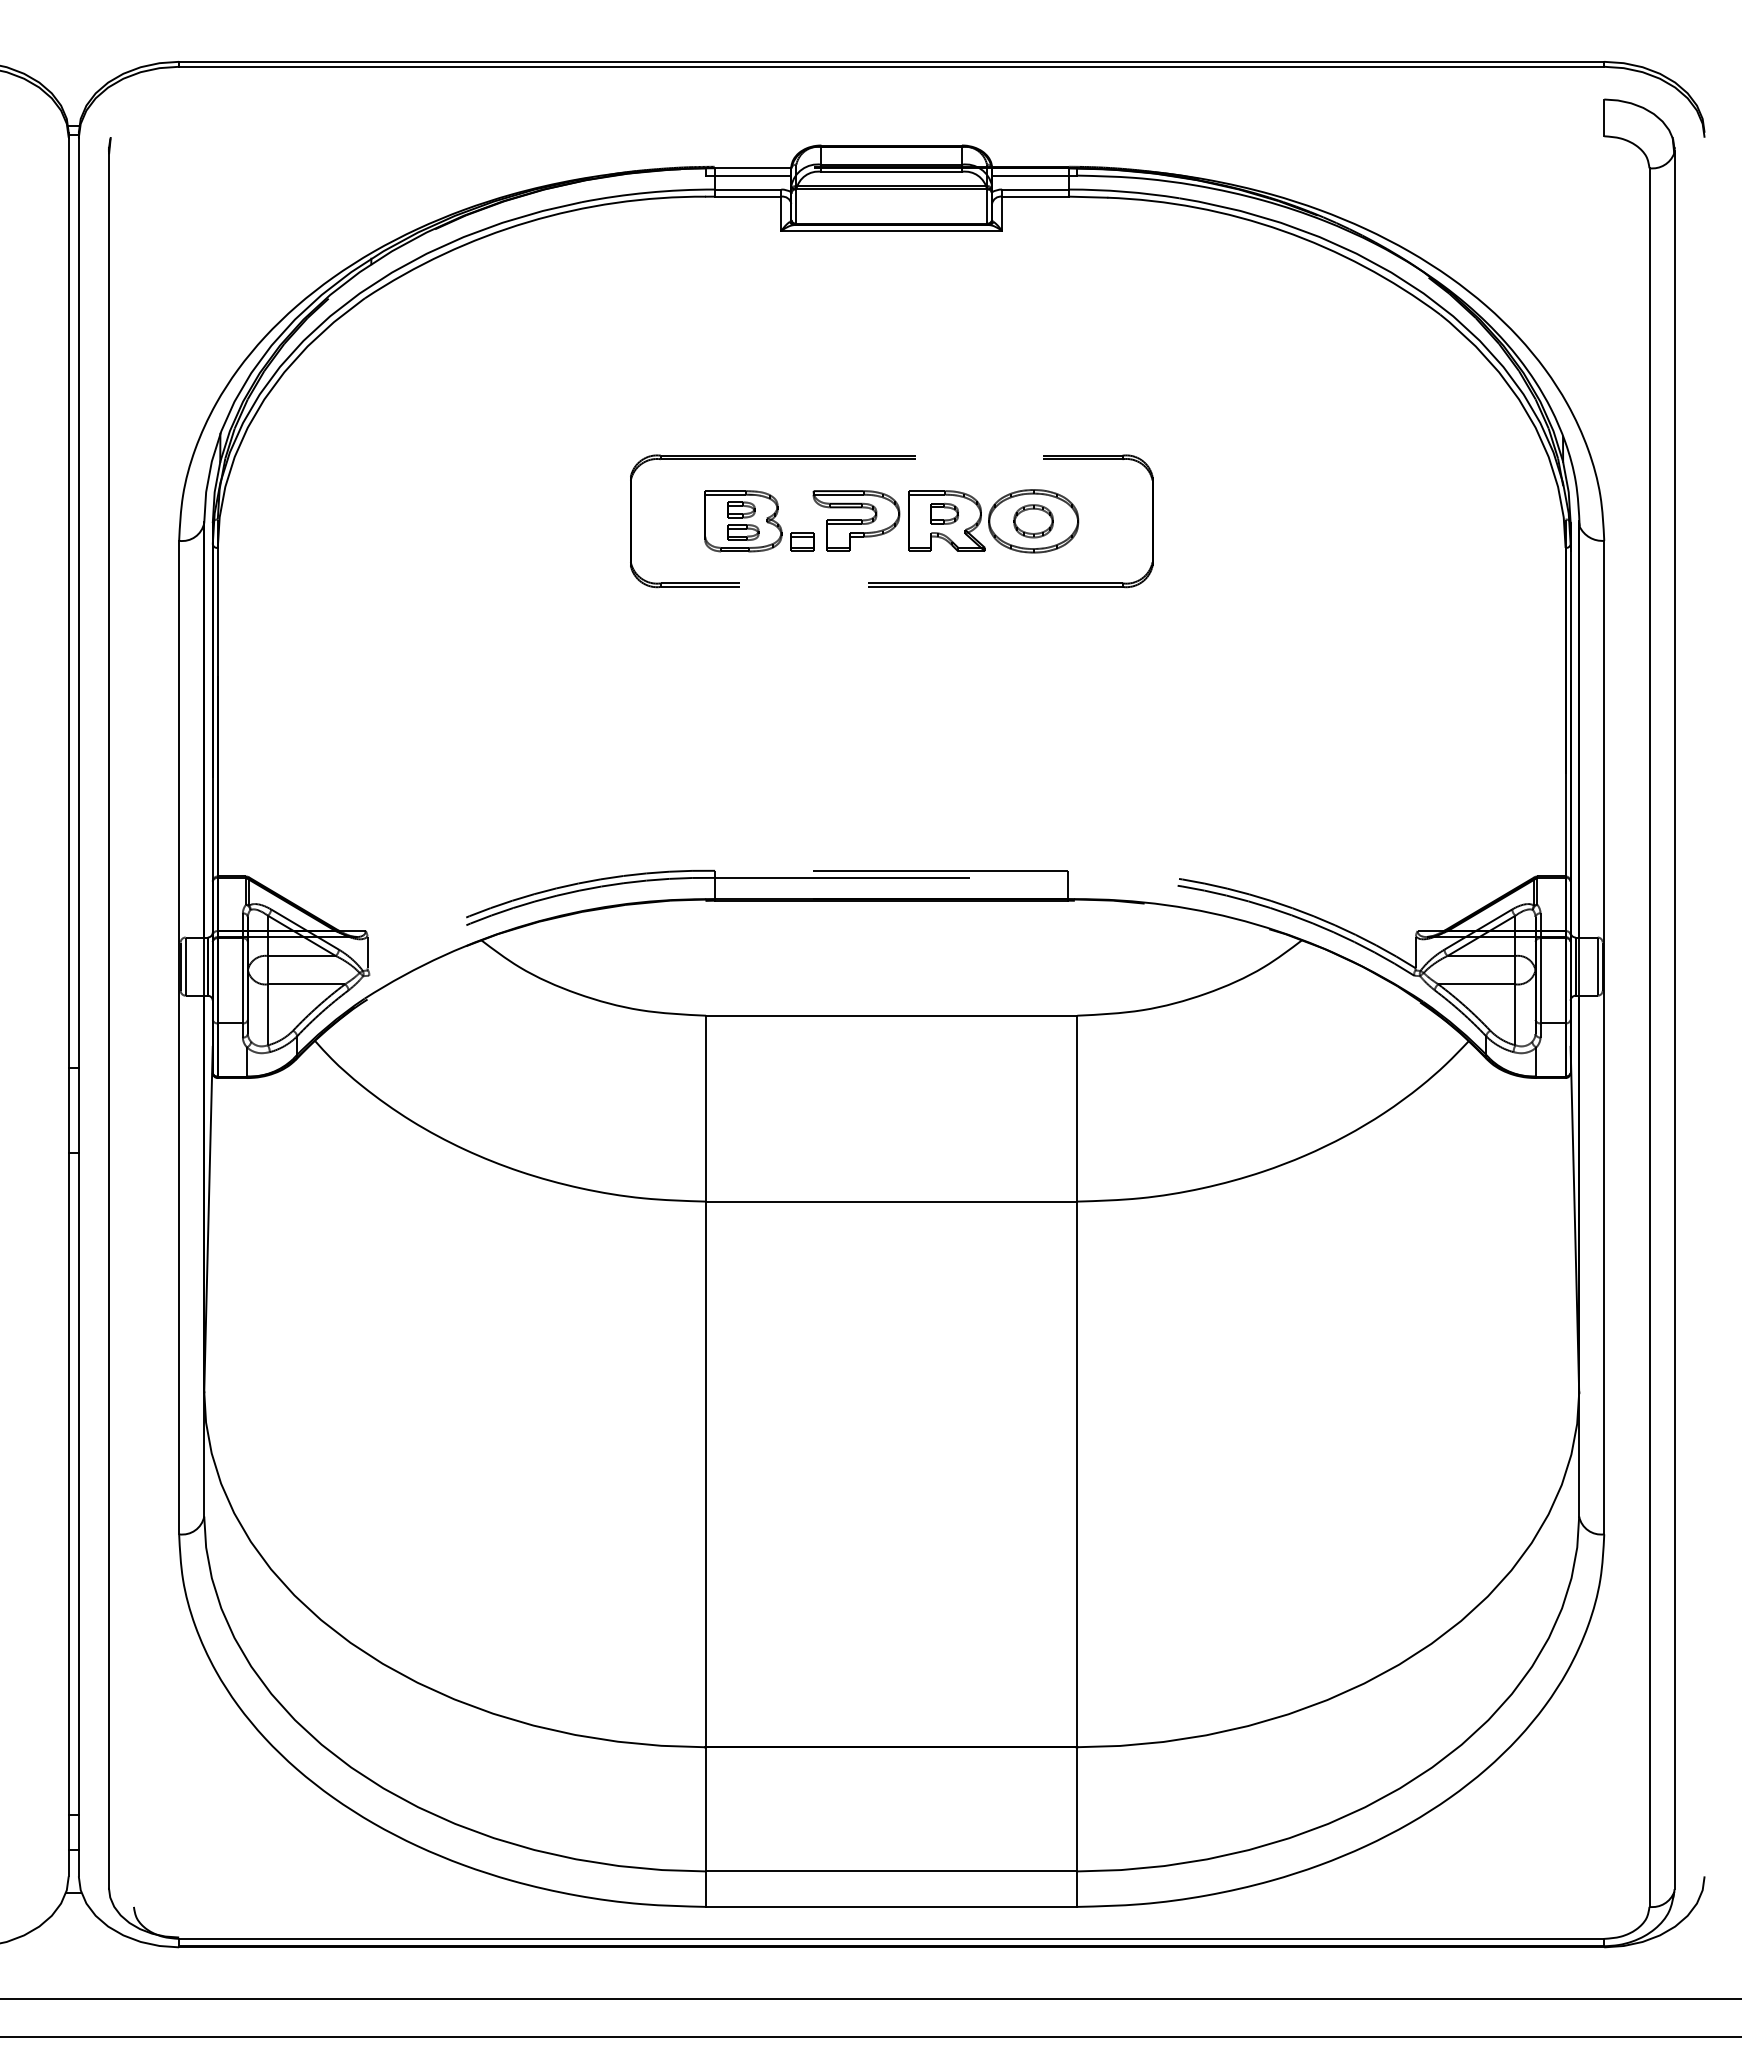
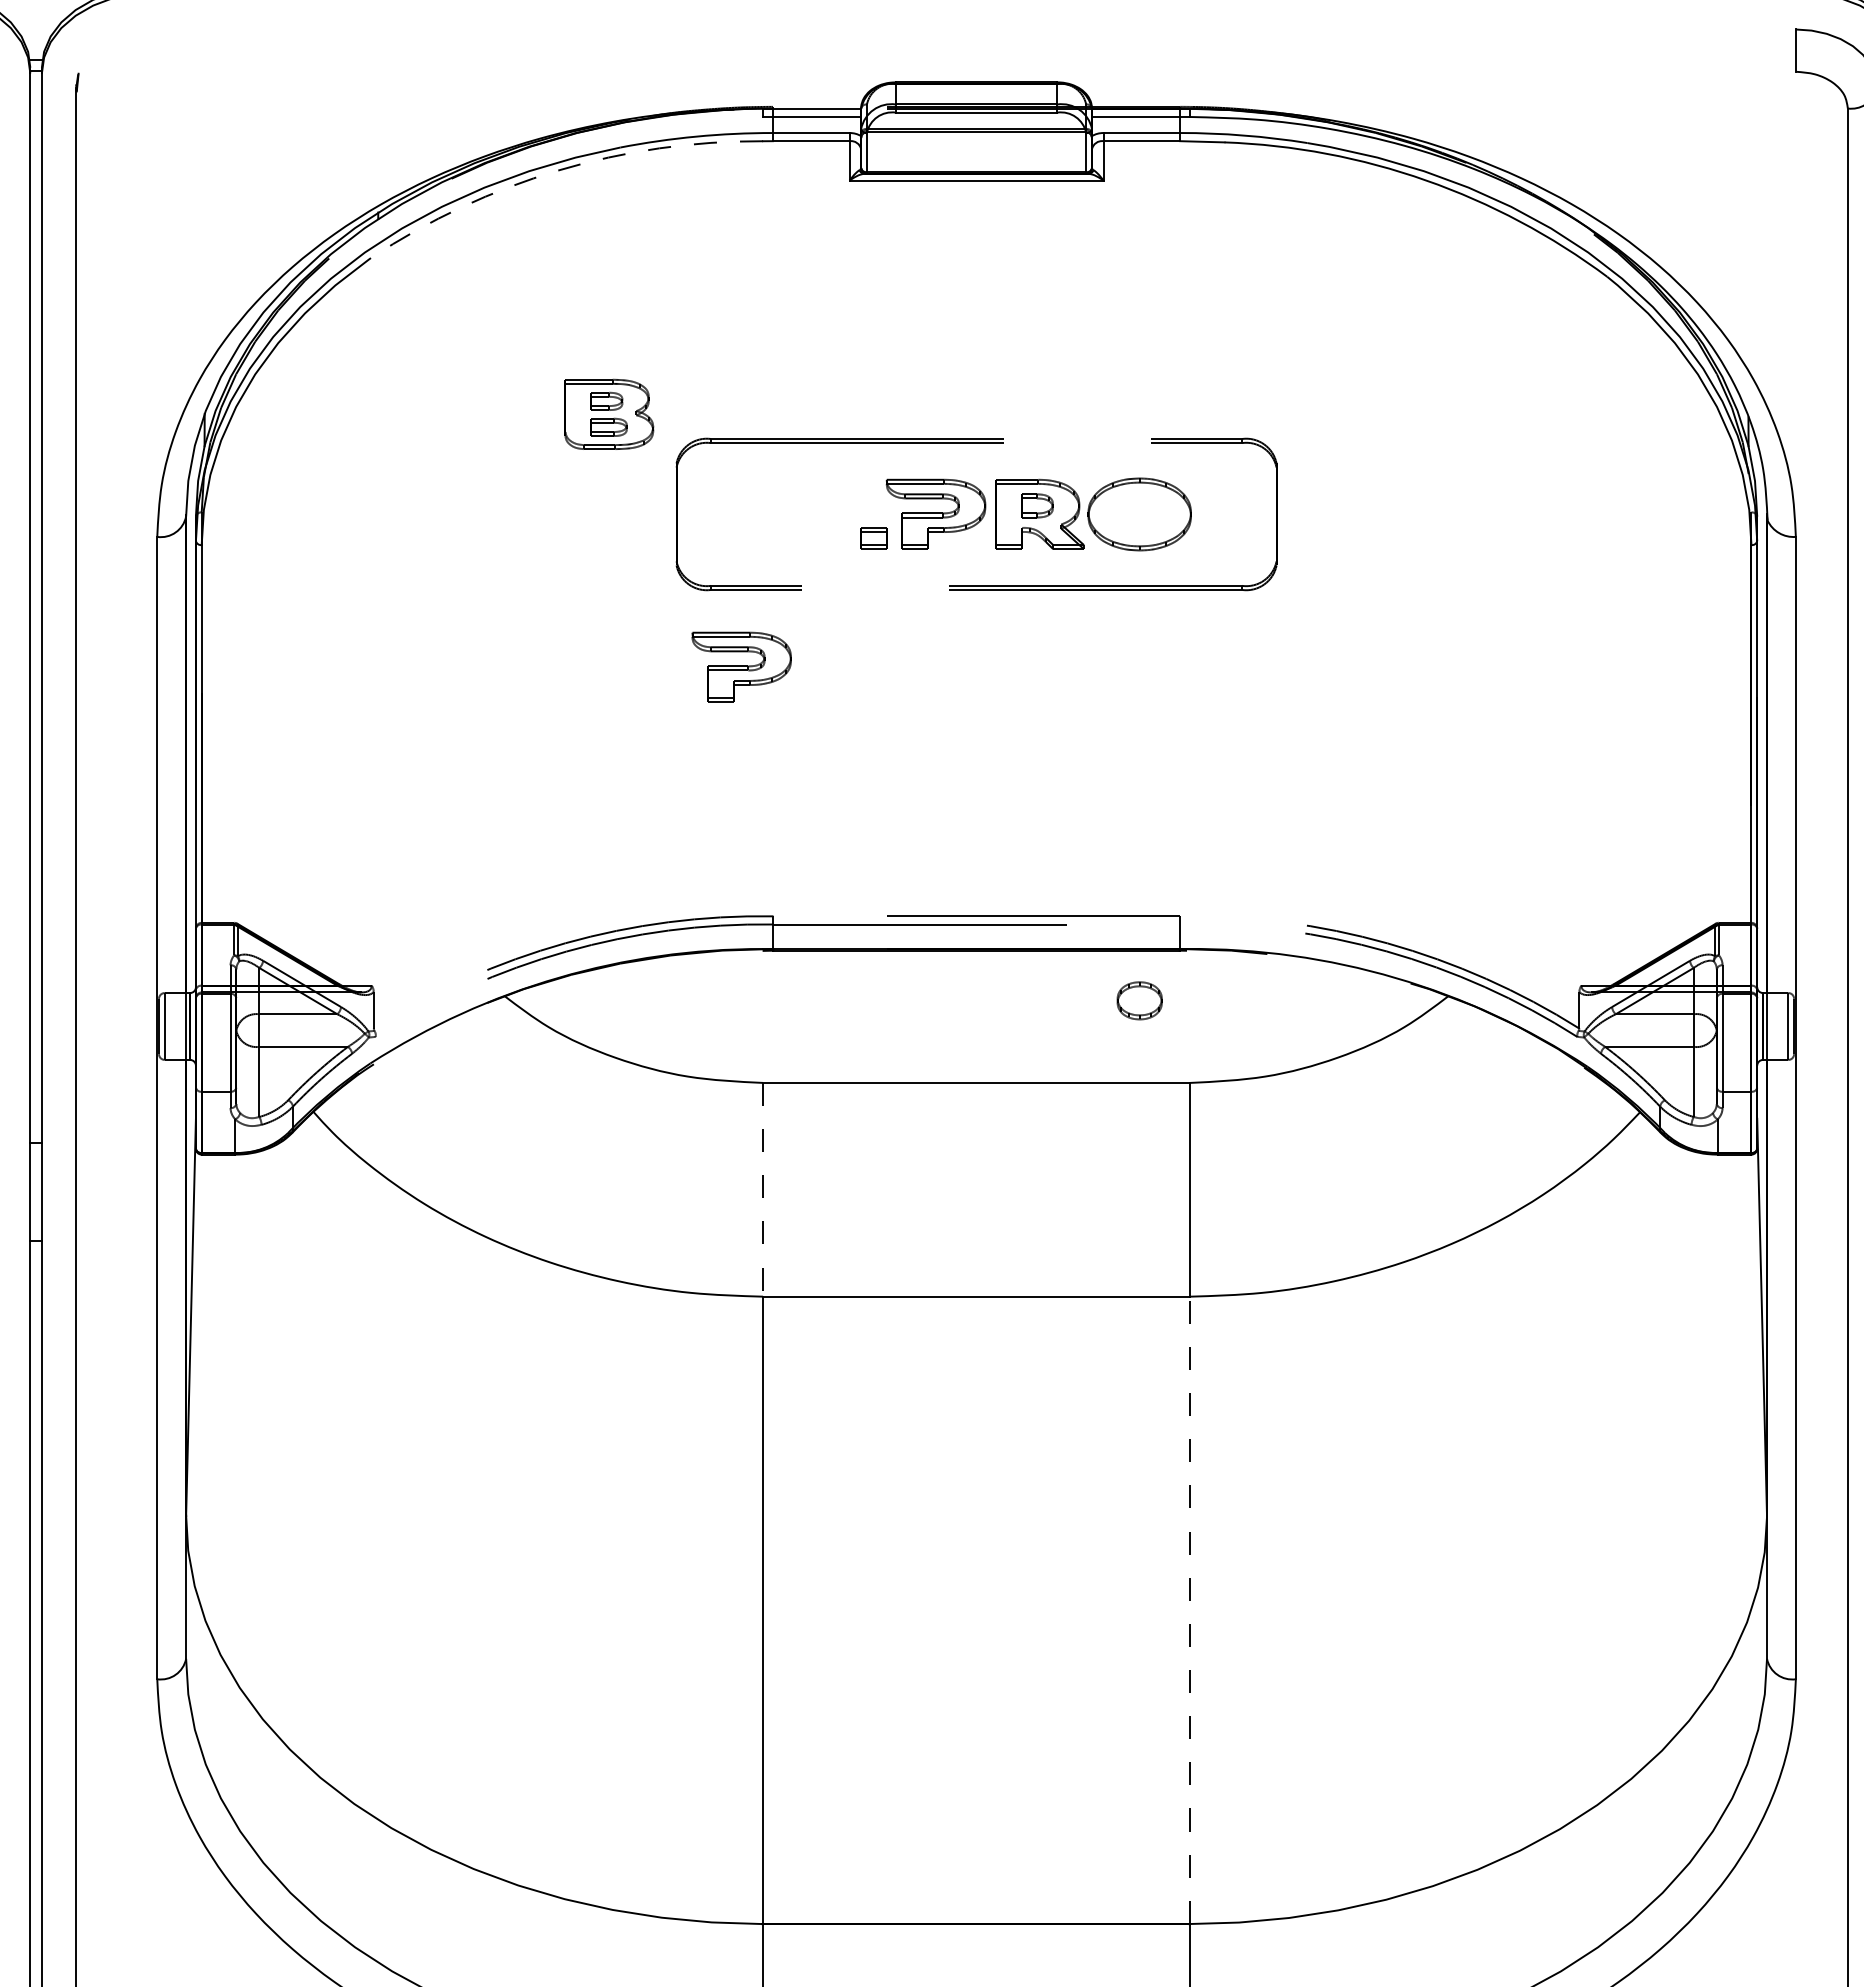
arc: (527, 222) -> (557, 170), solid -> dashed
part: (743, 521) -> (609, 414), moved
part: (1033, 521) -> (1139, 1001), moved
part: (687, 653) -> (741, 666), added
line: (706, 1108) -> (763, 1189), solid -> dashed
line: (1077, 1474) -> (1190, 1610), solid -> dashed

